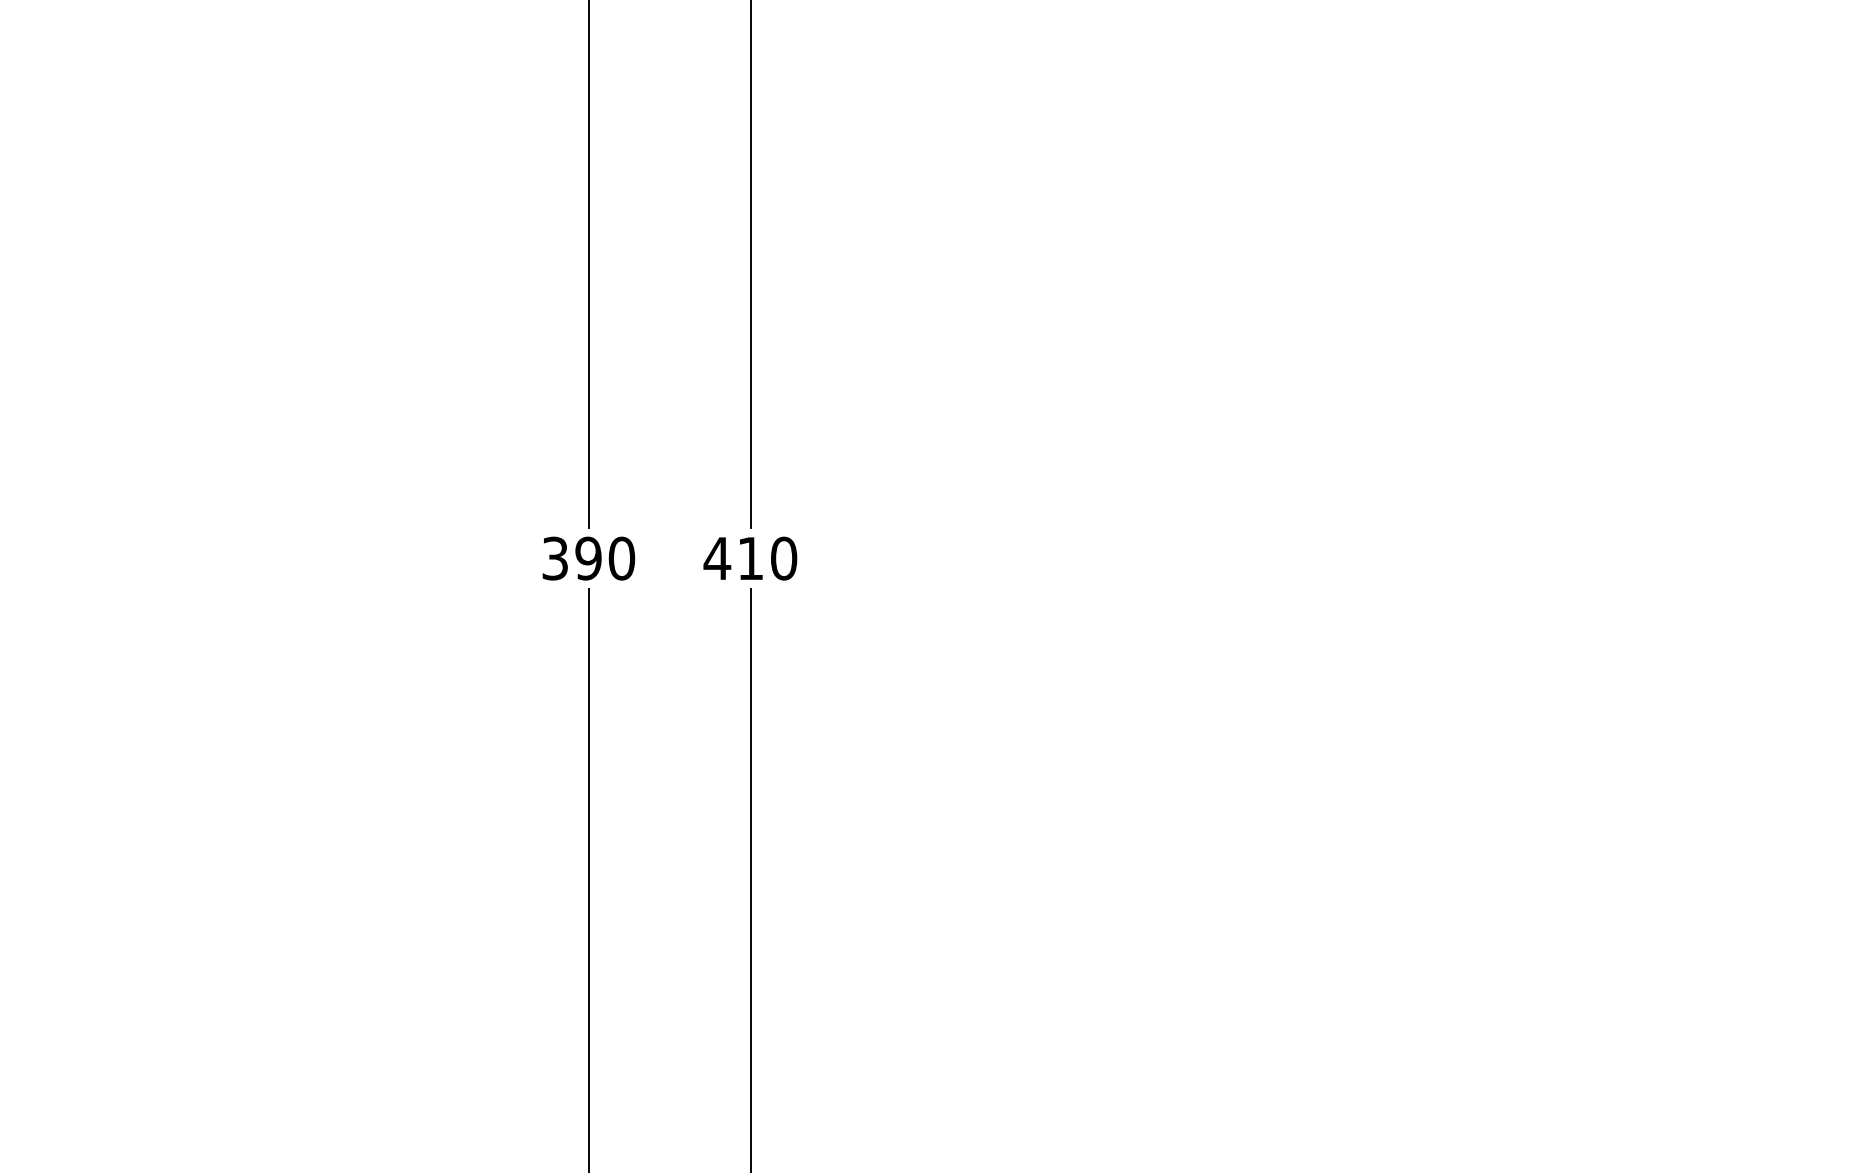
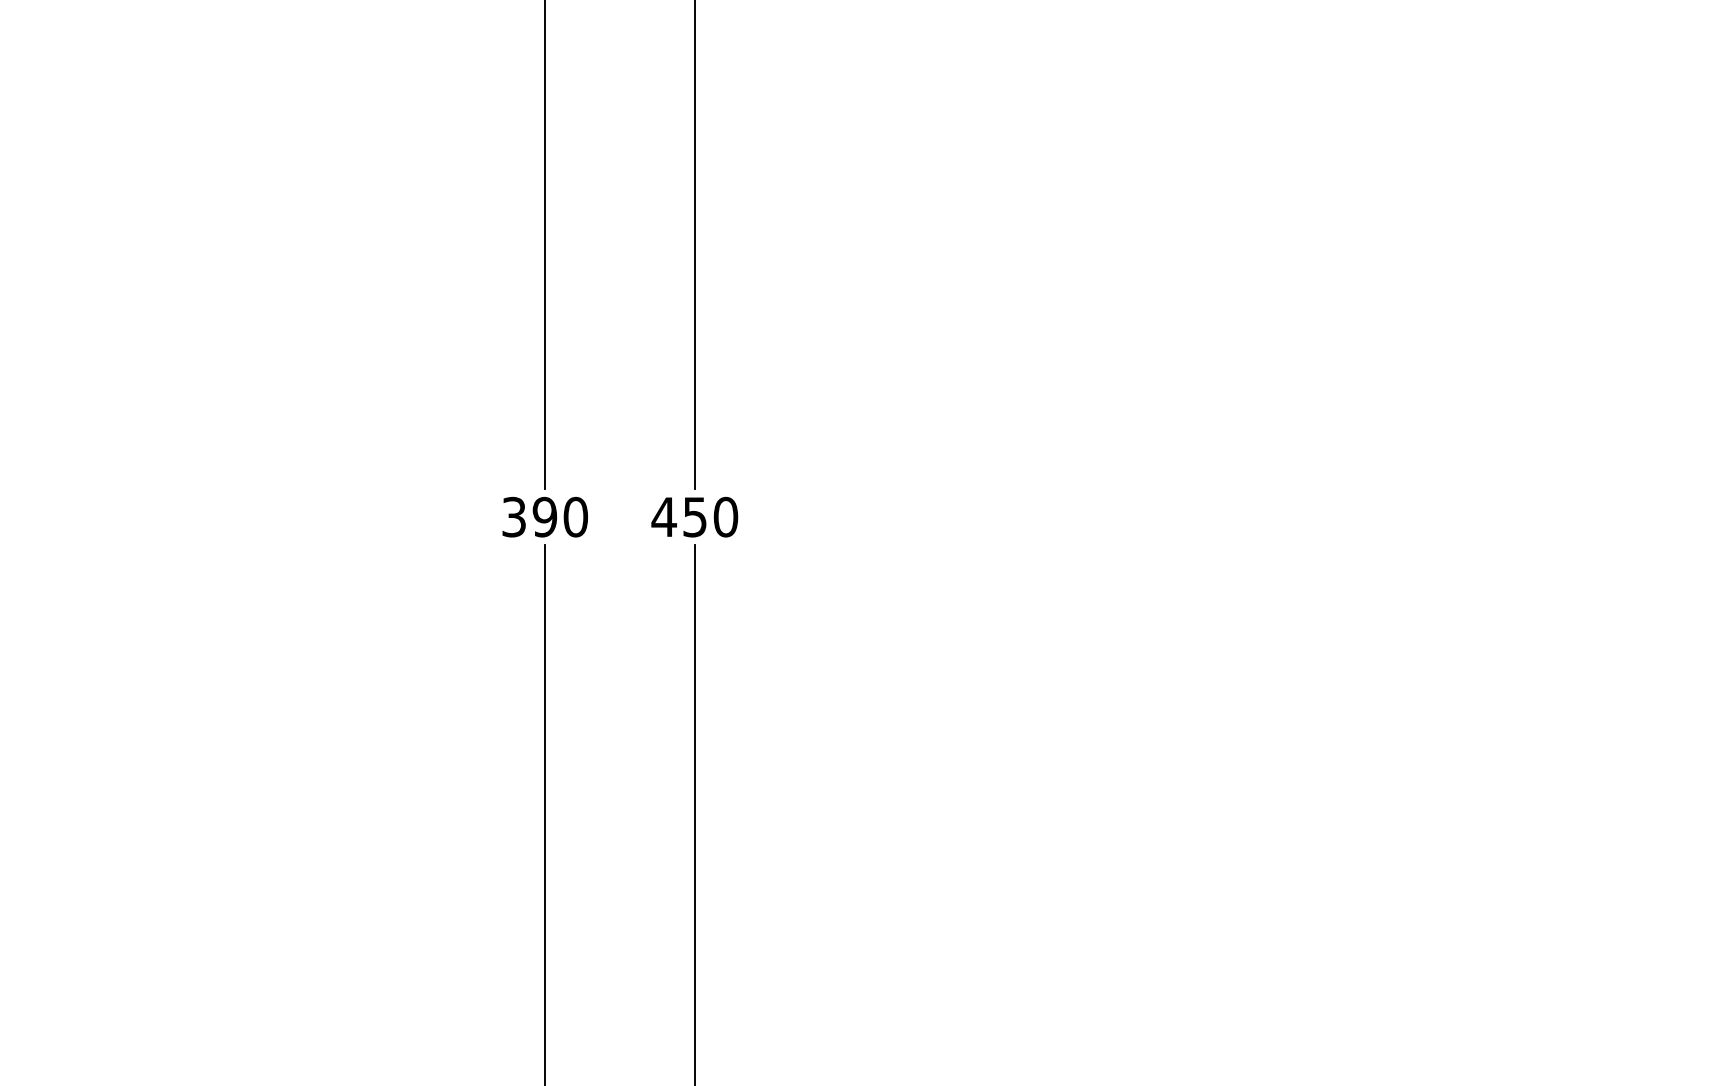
text: (750, 558) -> (694, 517), 410 -> 450

